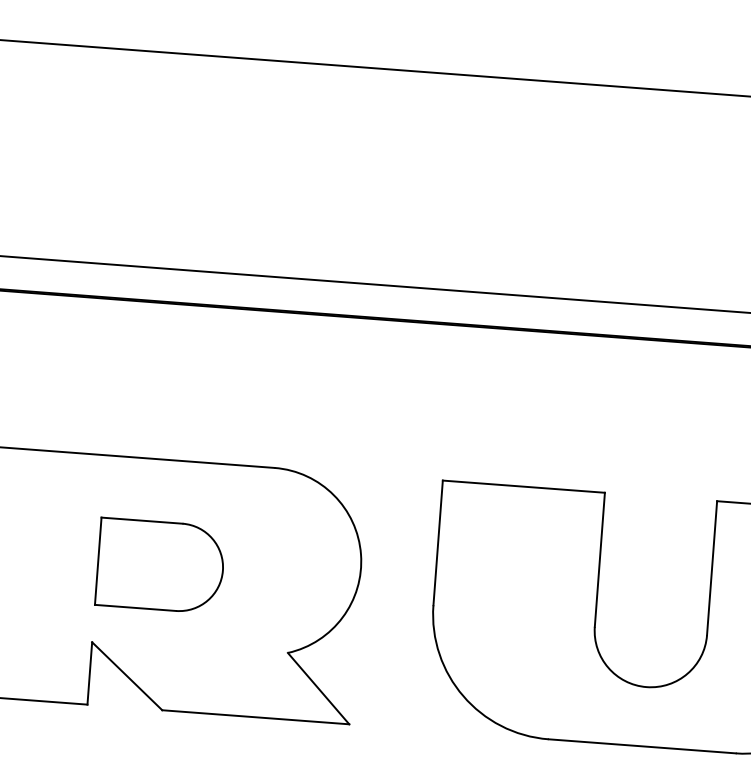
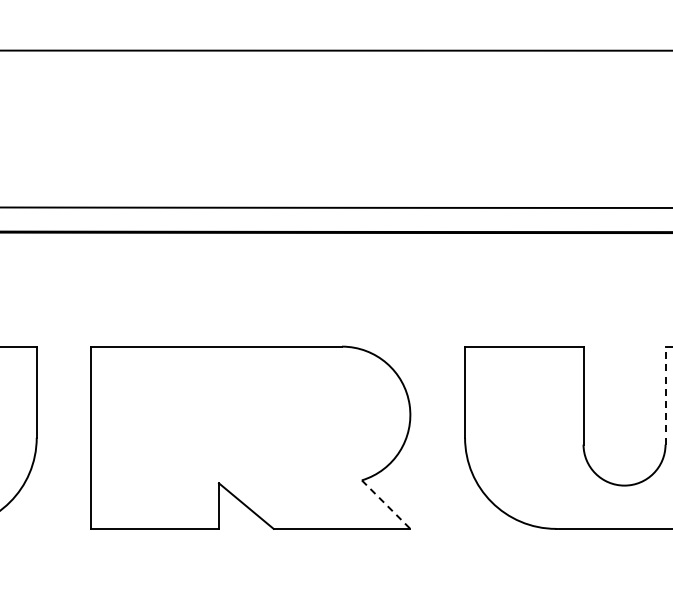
part: (160, 565) -> (264, 423), removed
line: (712, 568) -> (665, 395), solid -> dashed
line: (319, 689) -> (386, 505), solid -> dashed

